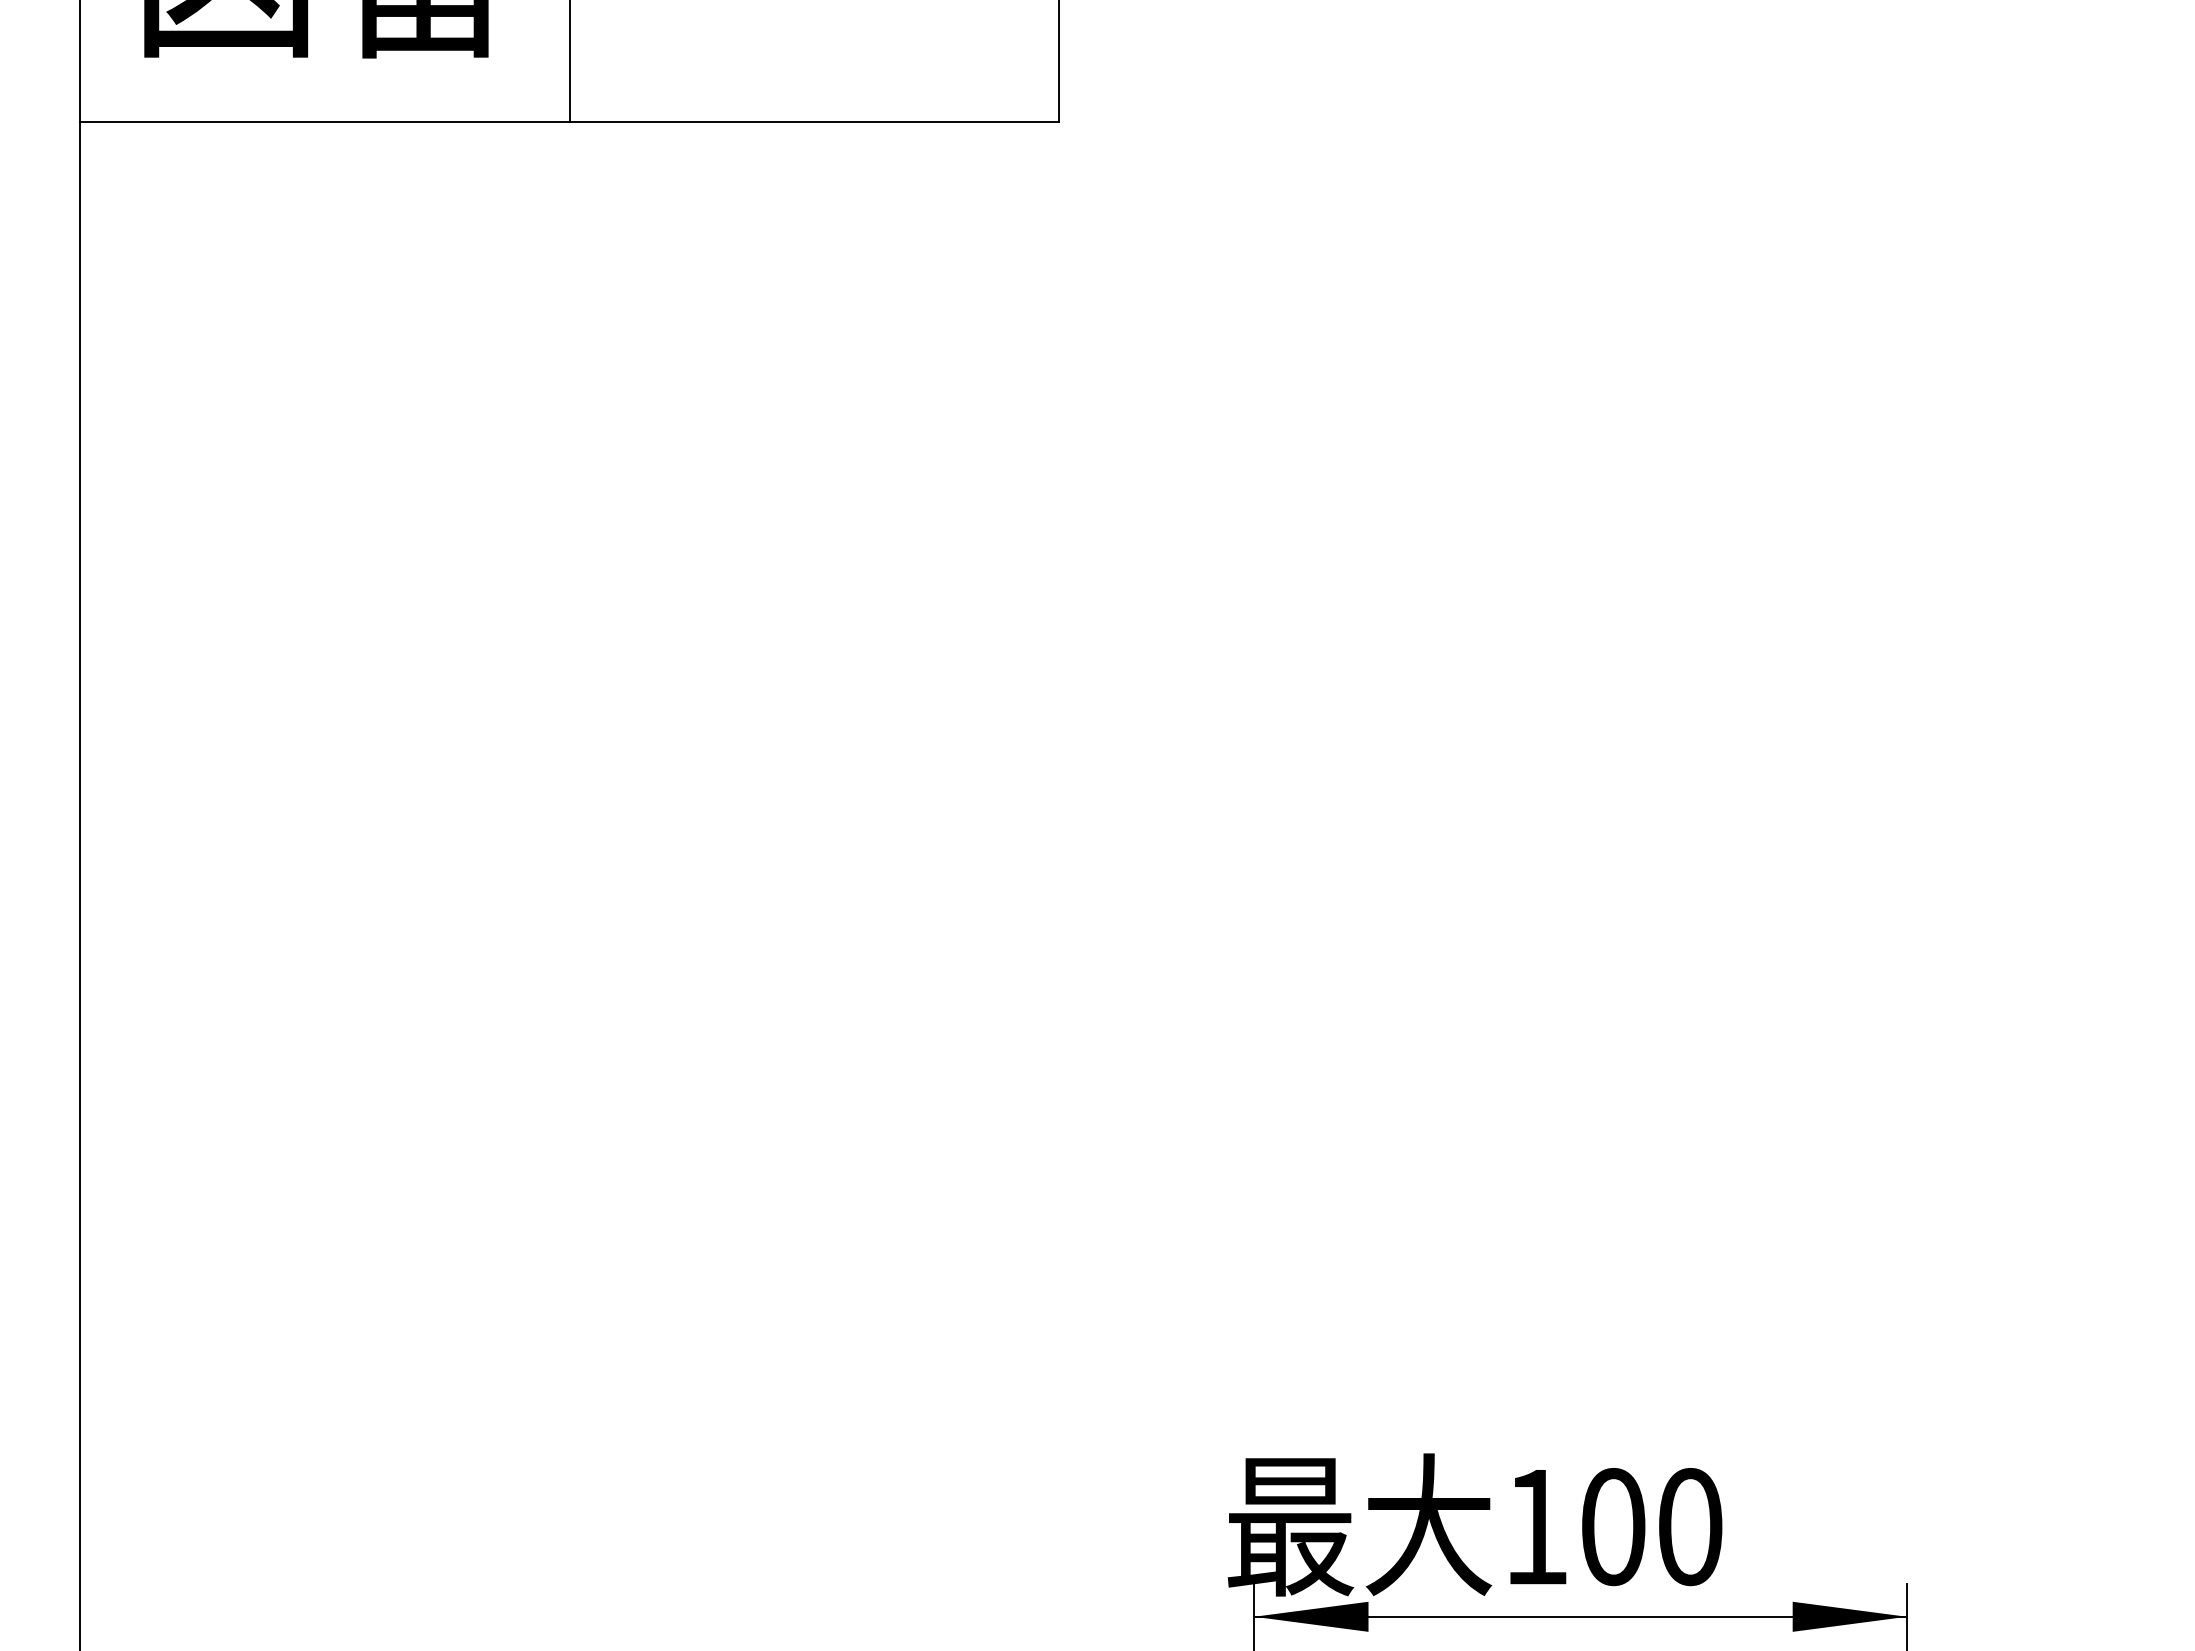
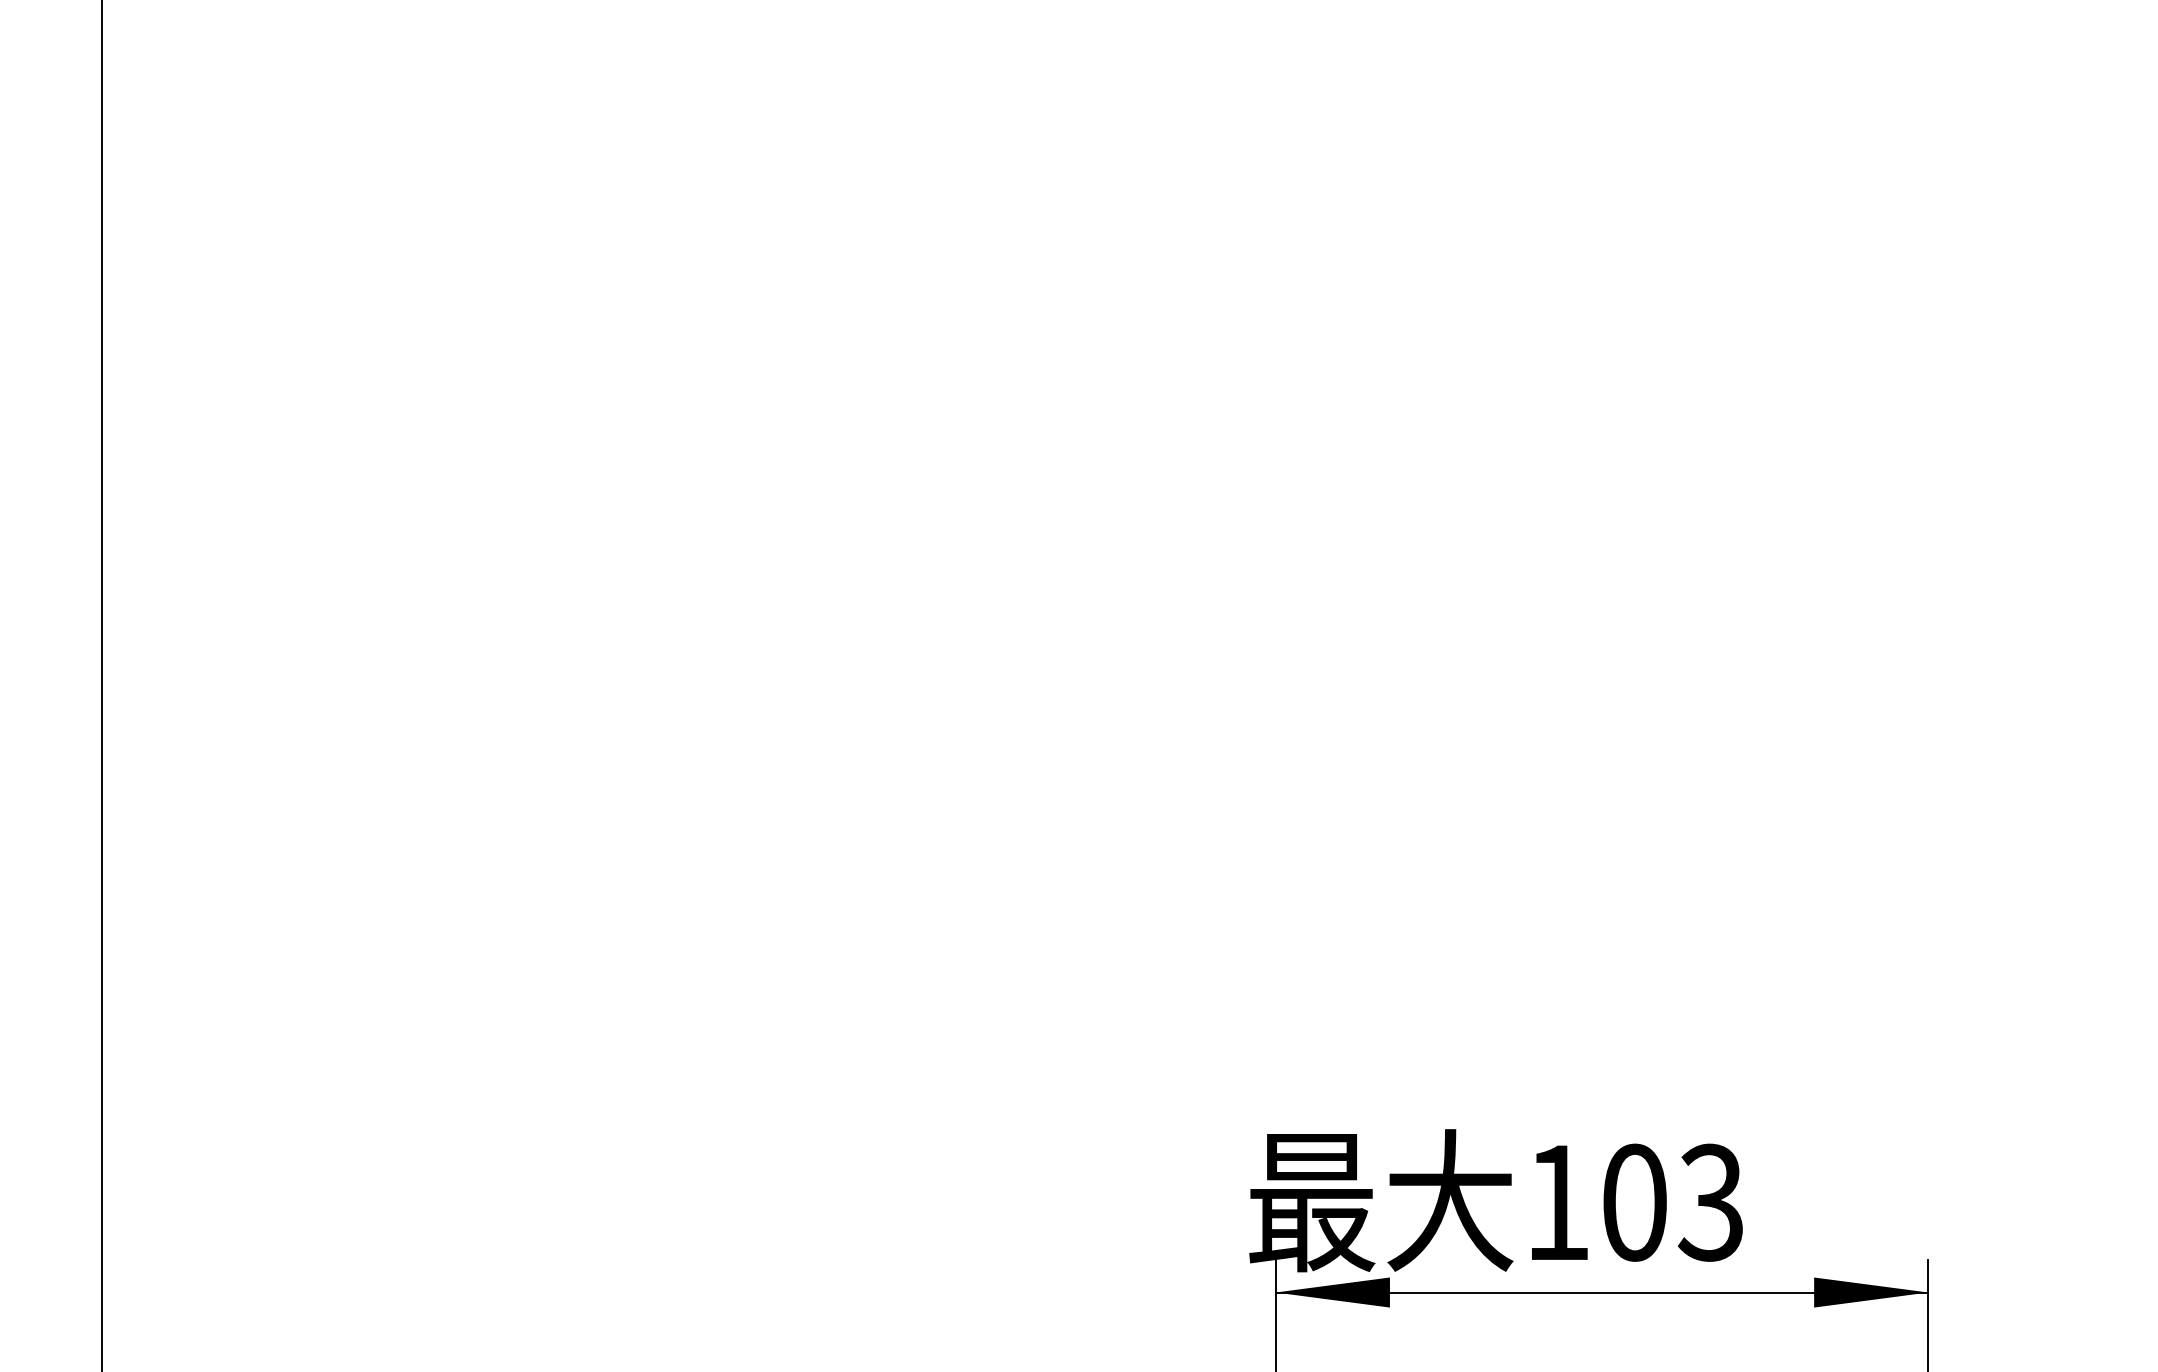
text: (1689, 1527) -> (1710, 1203), 100 -> 103

